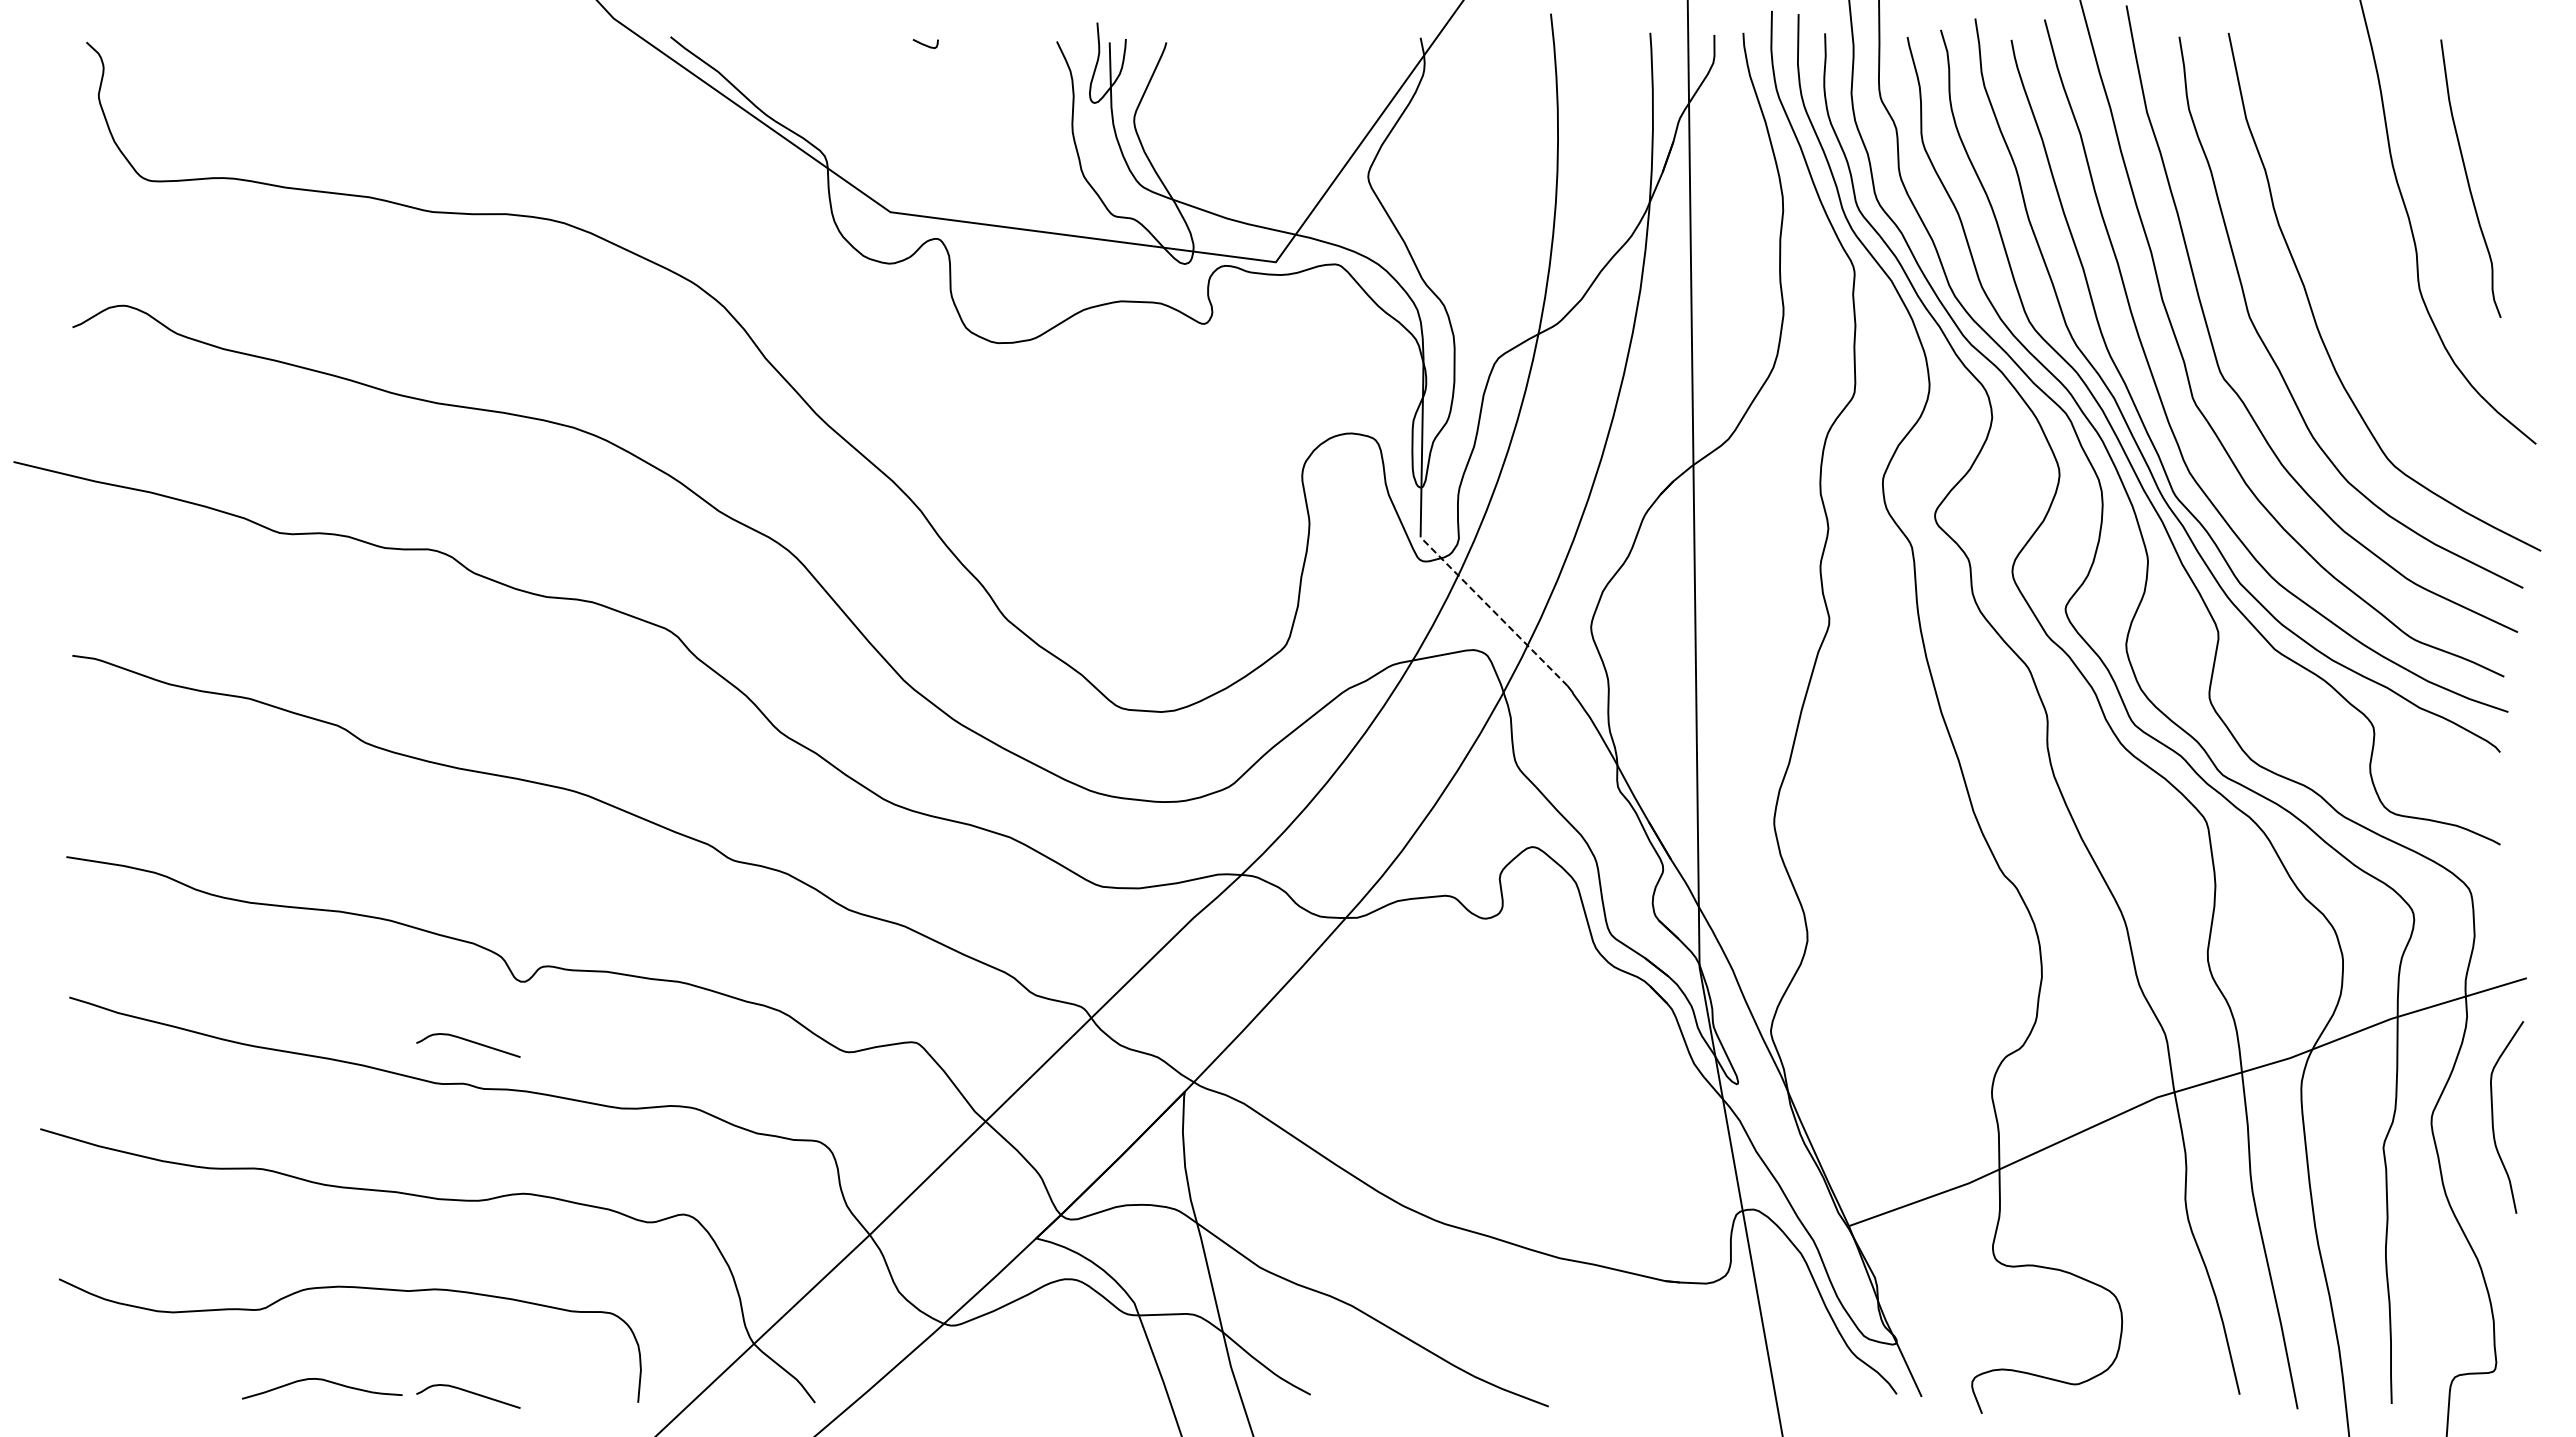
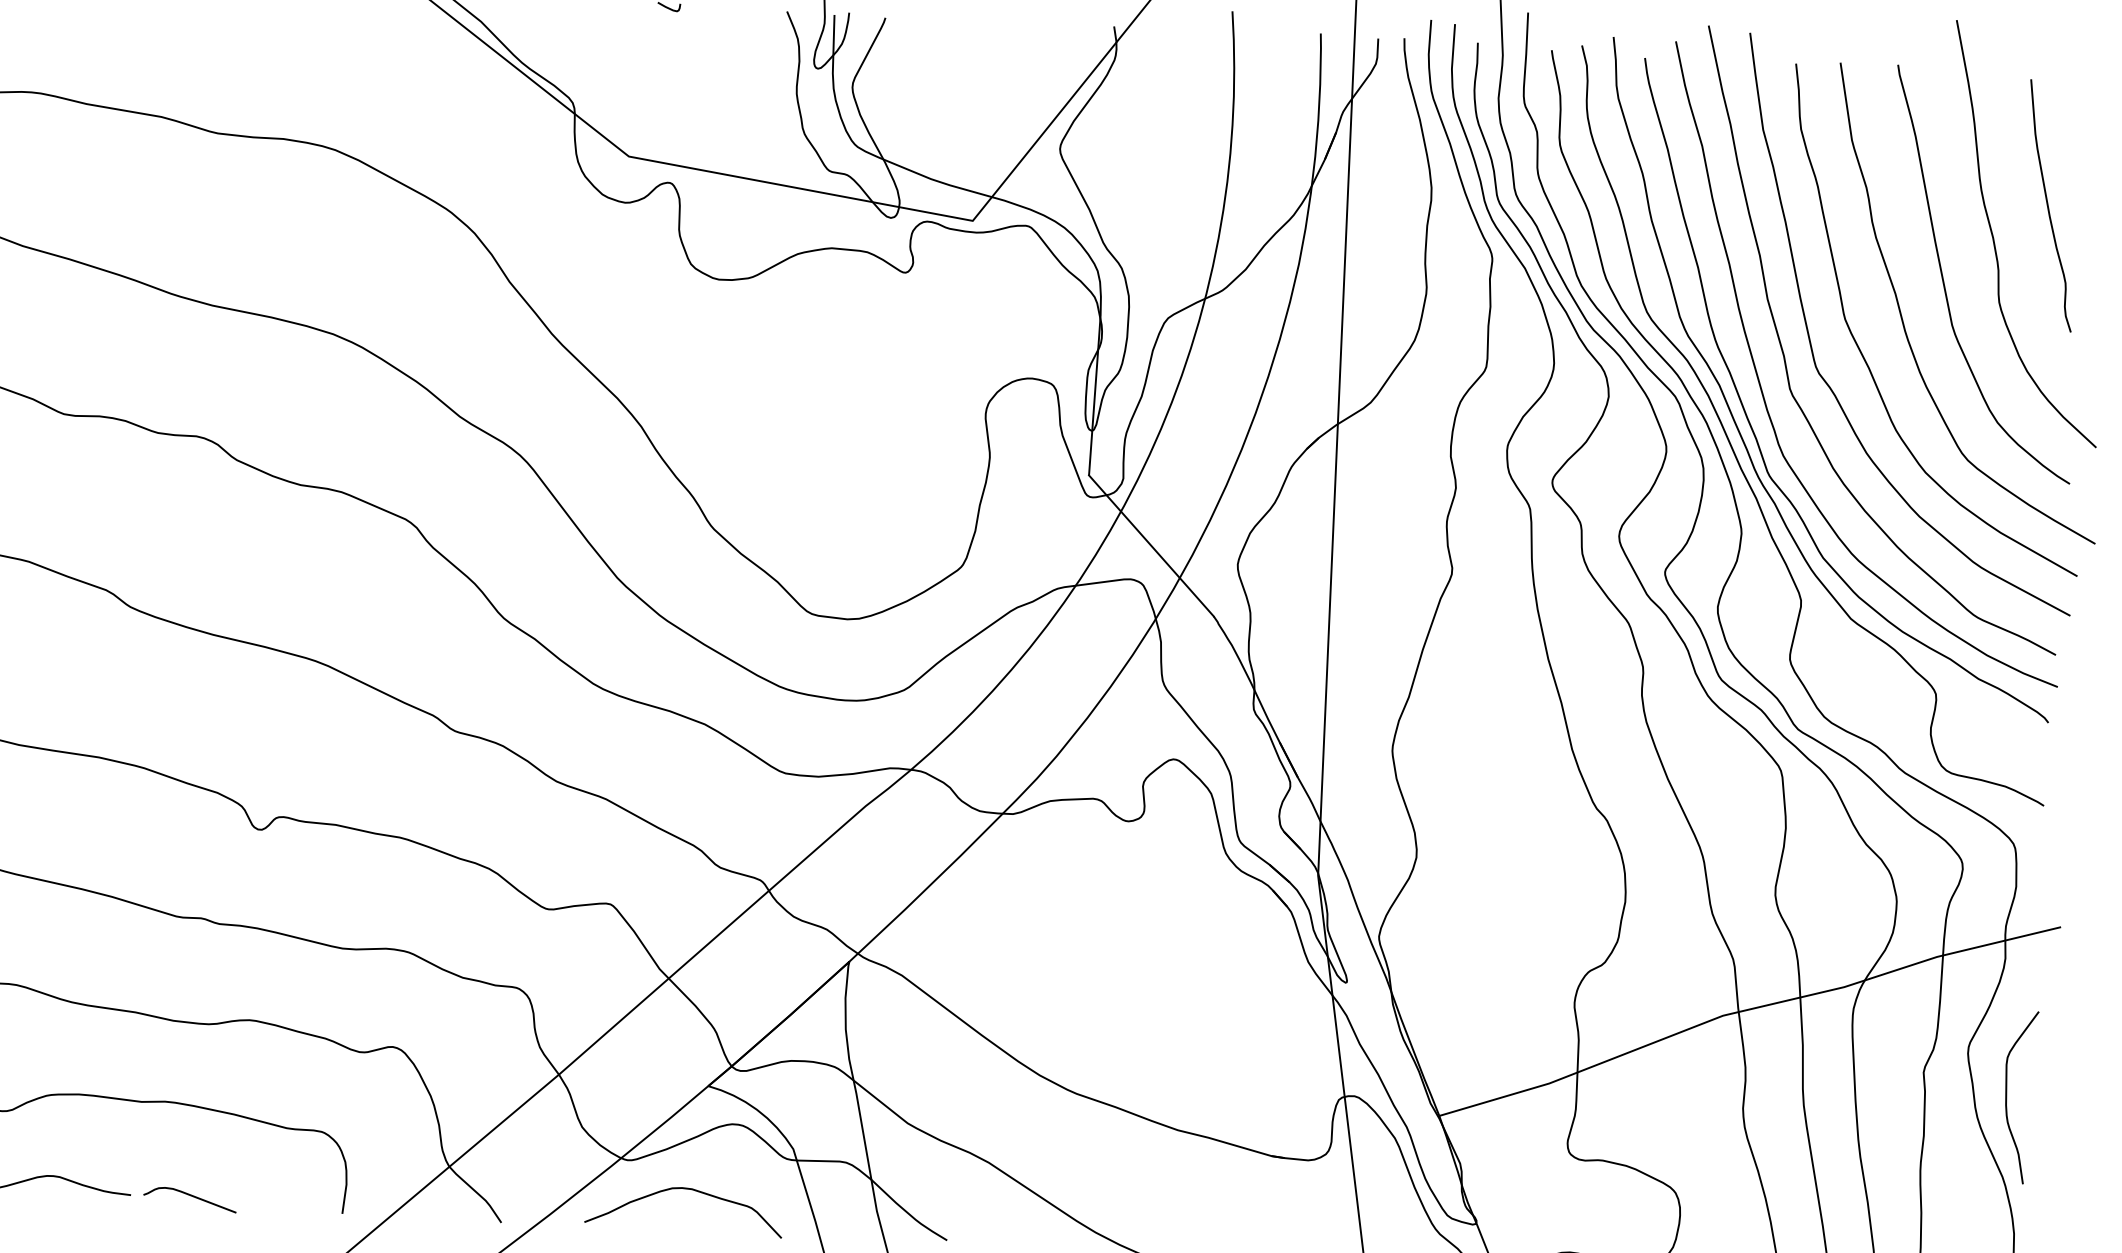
curve: (2357, 269) -> (1944, 281), added
line: (1494, 611) -> (1151, 545), dashed -> solid
curve: (470, 1042) -> (209, 881), removed
curve: (2493, 1117) -> (2007, 1096), moved
curve: (1017, 1354) -> (685, 1189), added

